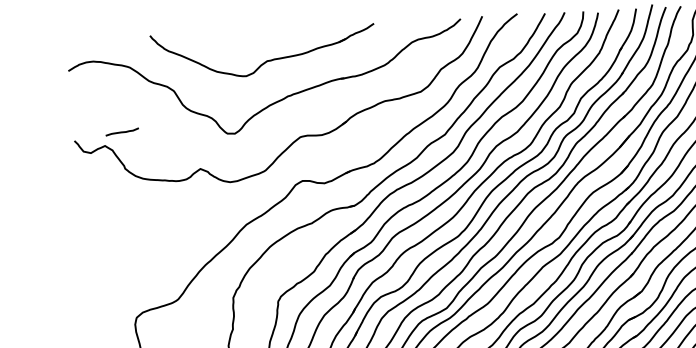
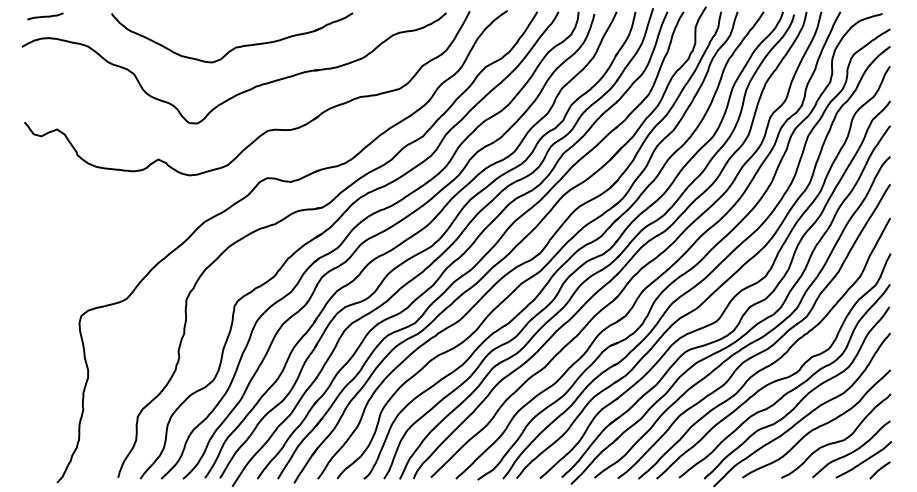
line: (122, 132) -> (45, 16), moved

